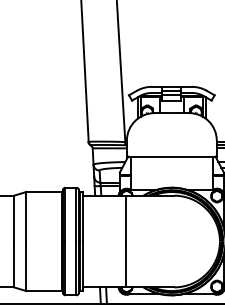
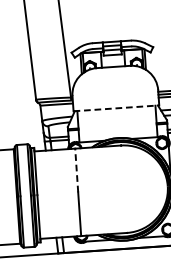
line: (171, 156) -> (116, 108), solid -> dashed
line: (126, 218) -> (77, 170), solid -> dashed

